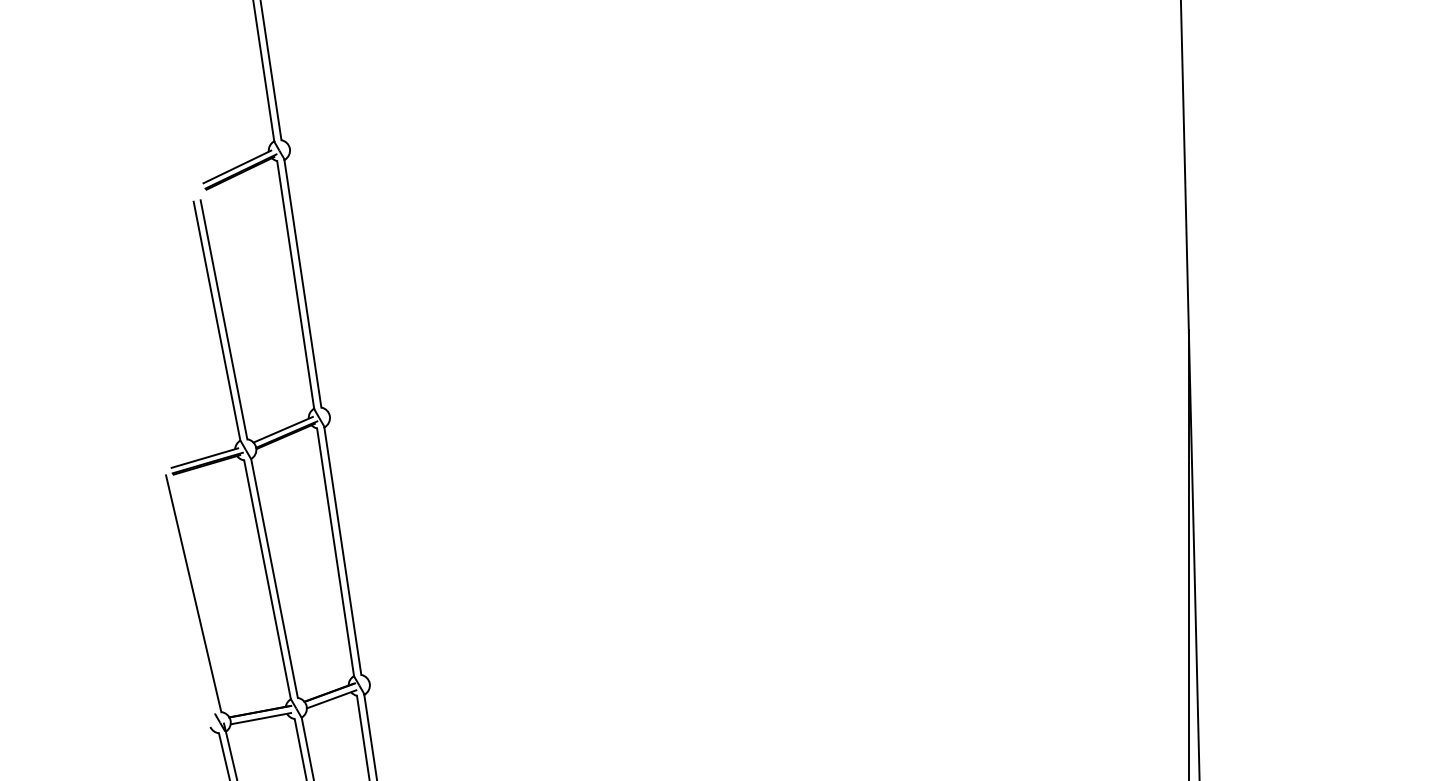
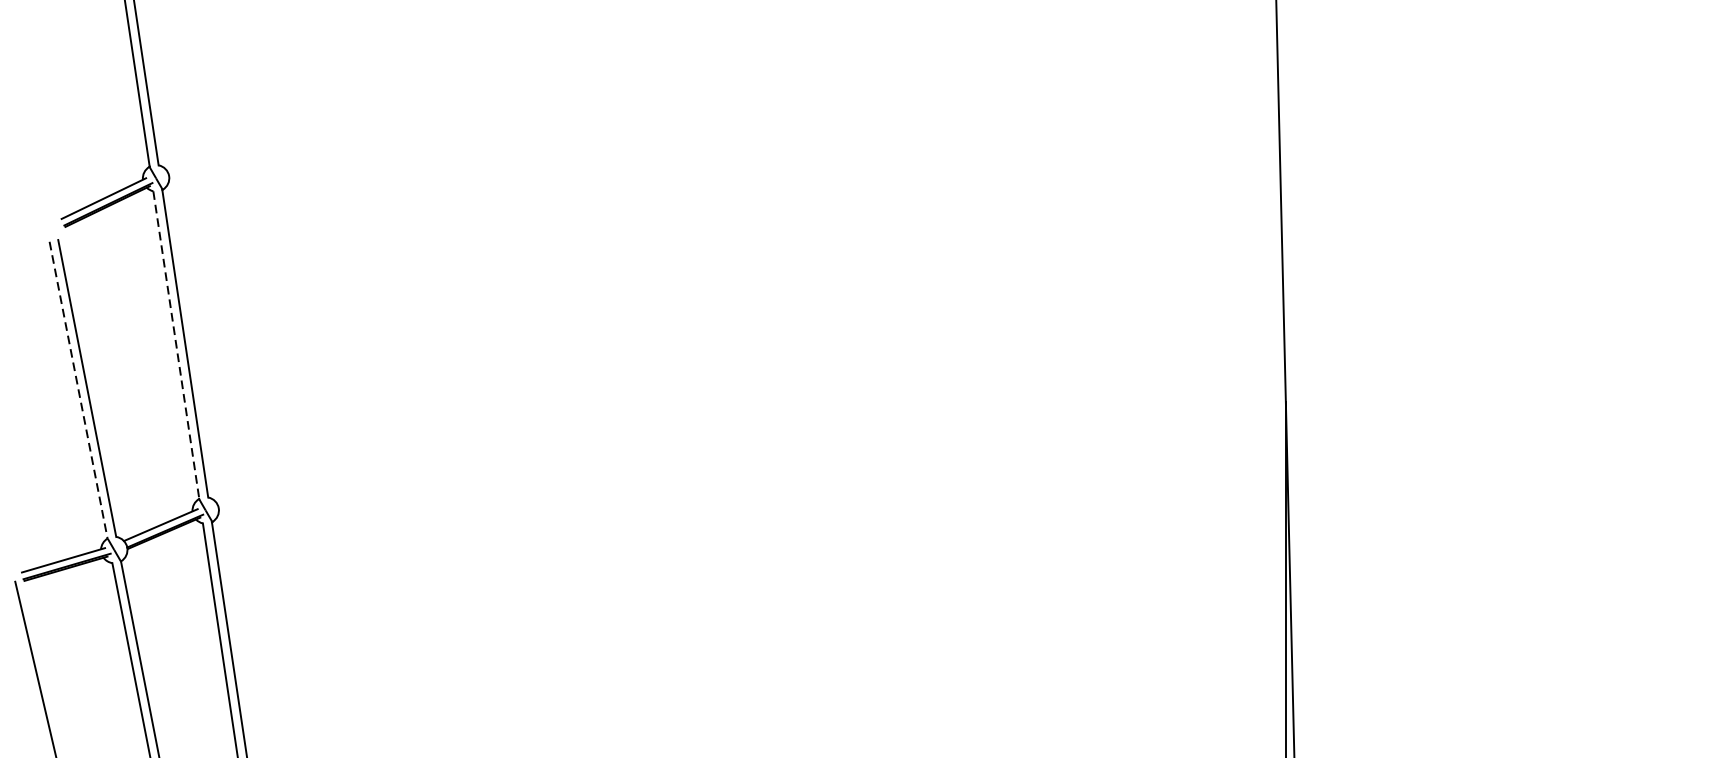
line: (295, 285) -> (176, 345), solid -> dashed
line: (217, 321) -> (79, 390), solid -> dashed

